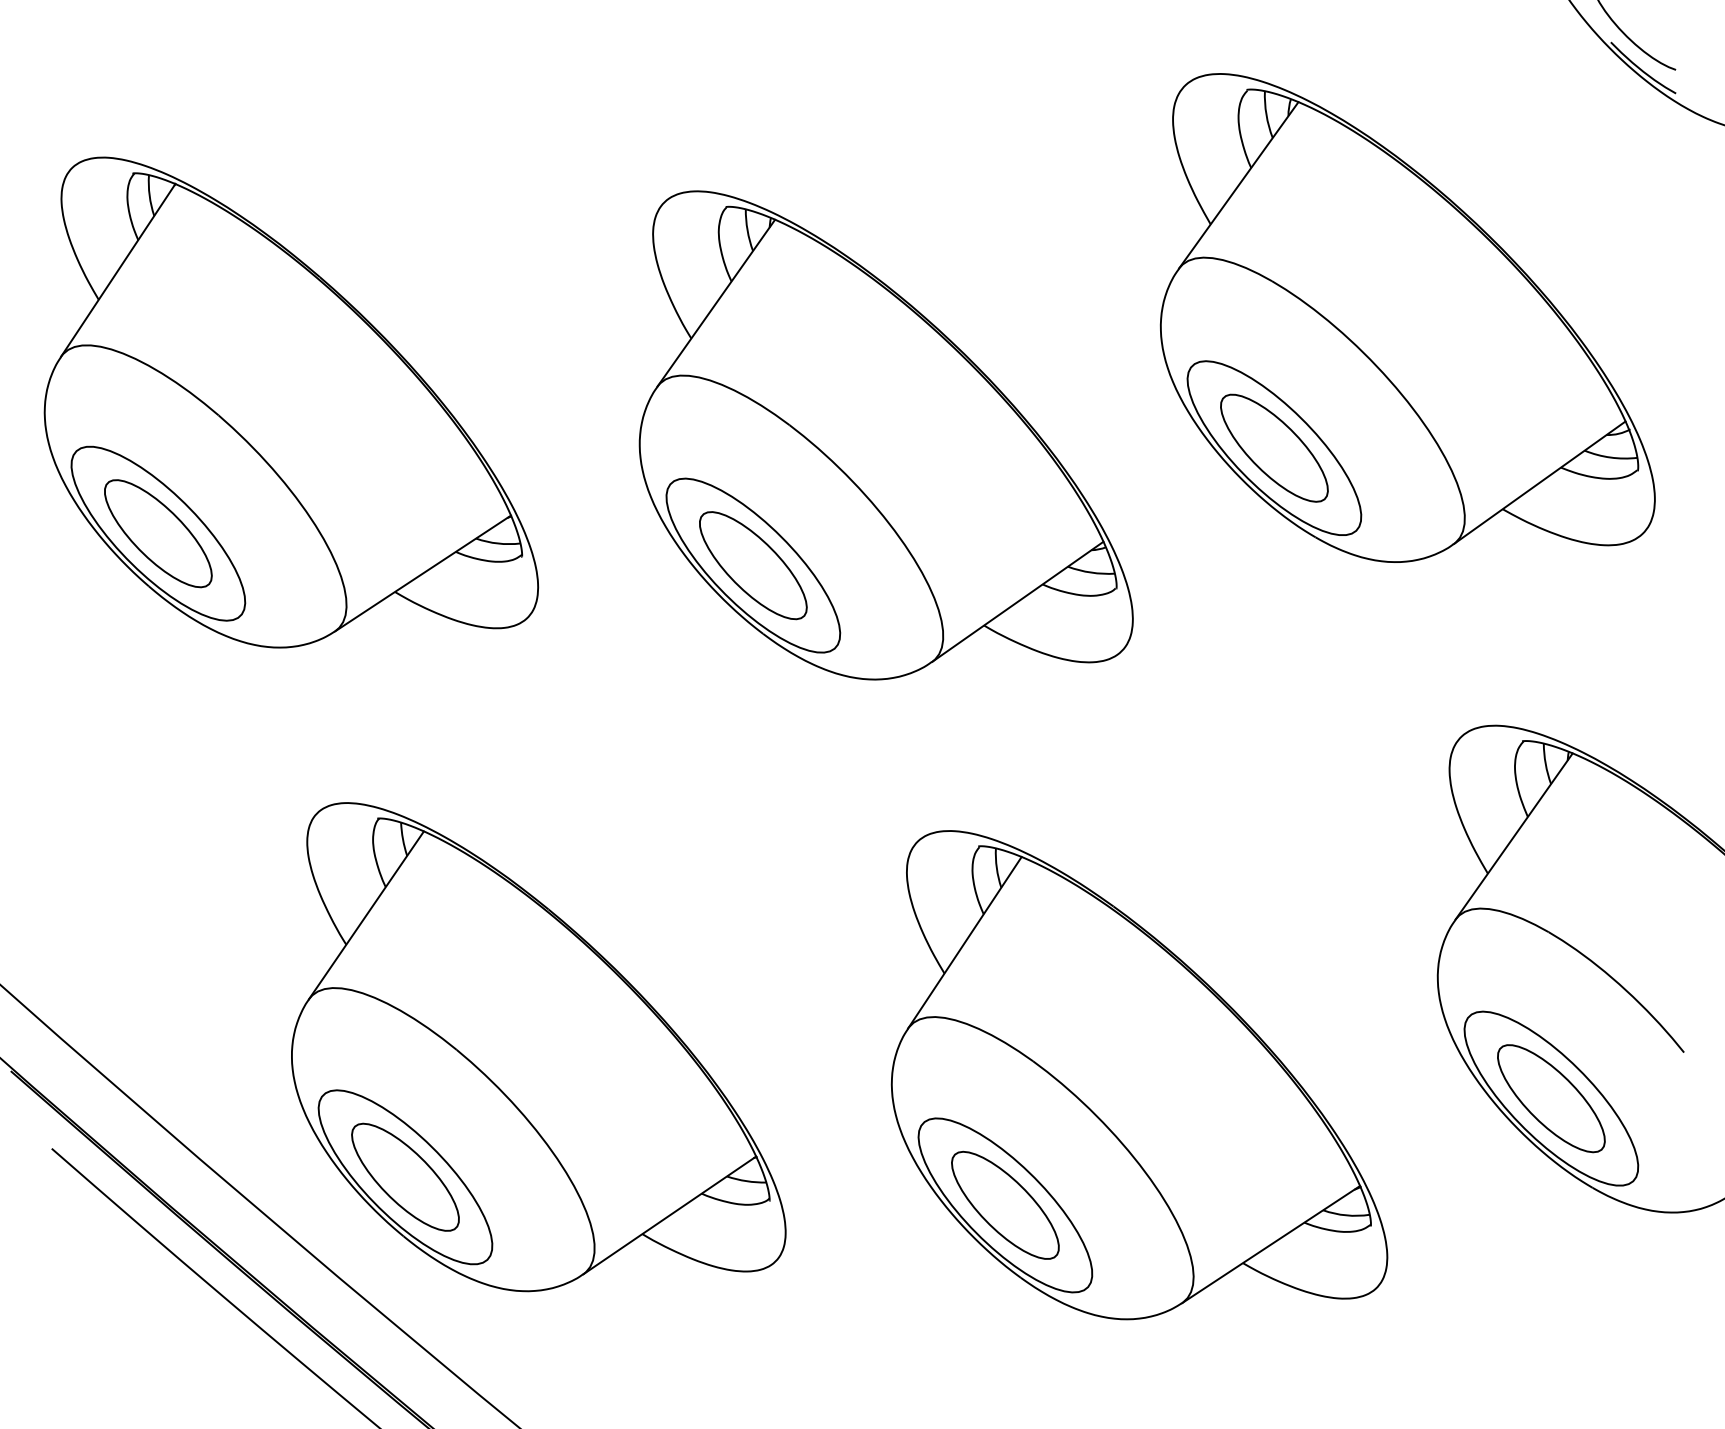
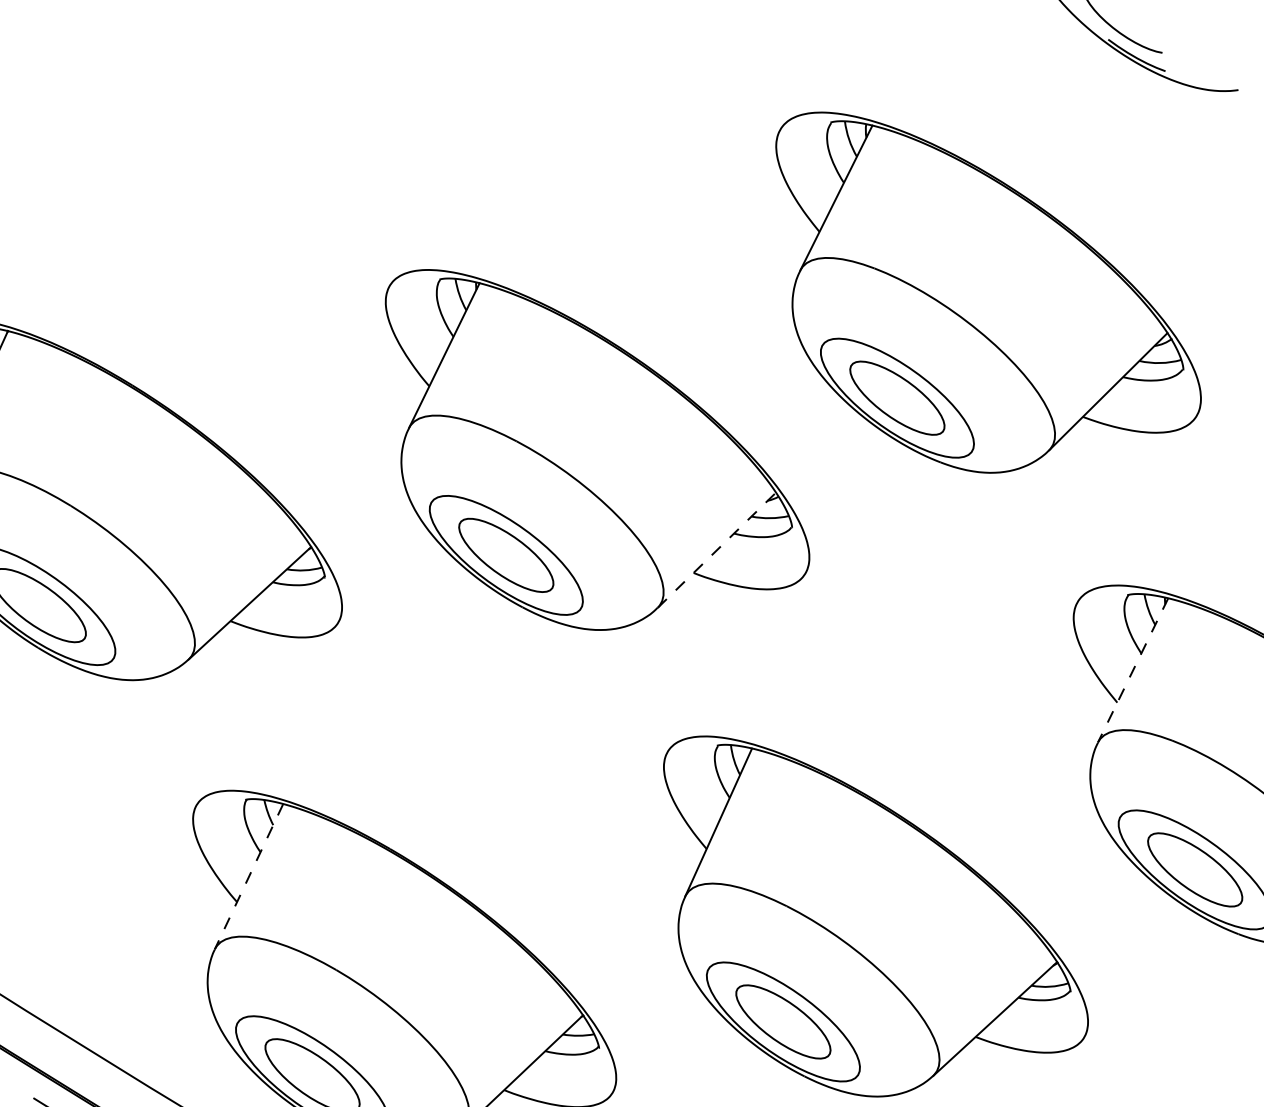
line: (1017, 601) -> (716, 550), solid -> dashed
line: (1514, 836) -> (1133, 670), solid -> dashed
line: (366, 915) -> (249, 876), solid -> dashed

